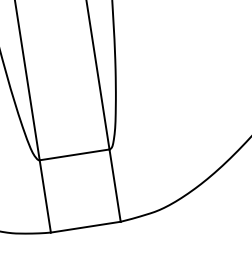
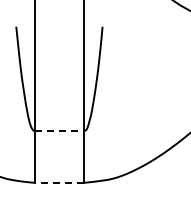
line: (74, 154) -> (59, 130), solid -> dashed
line: (85, 226) -> (59, 182), solid -> dashed

